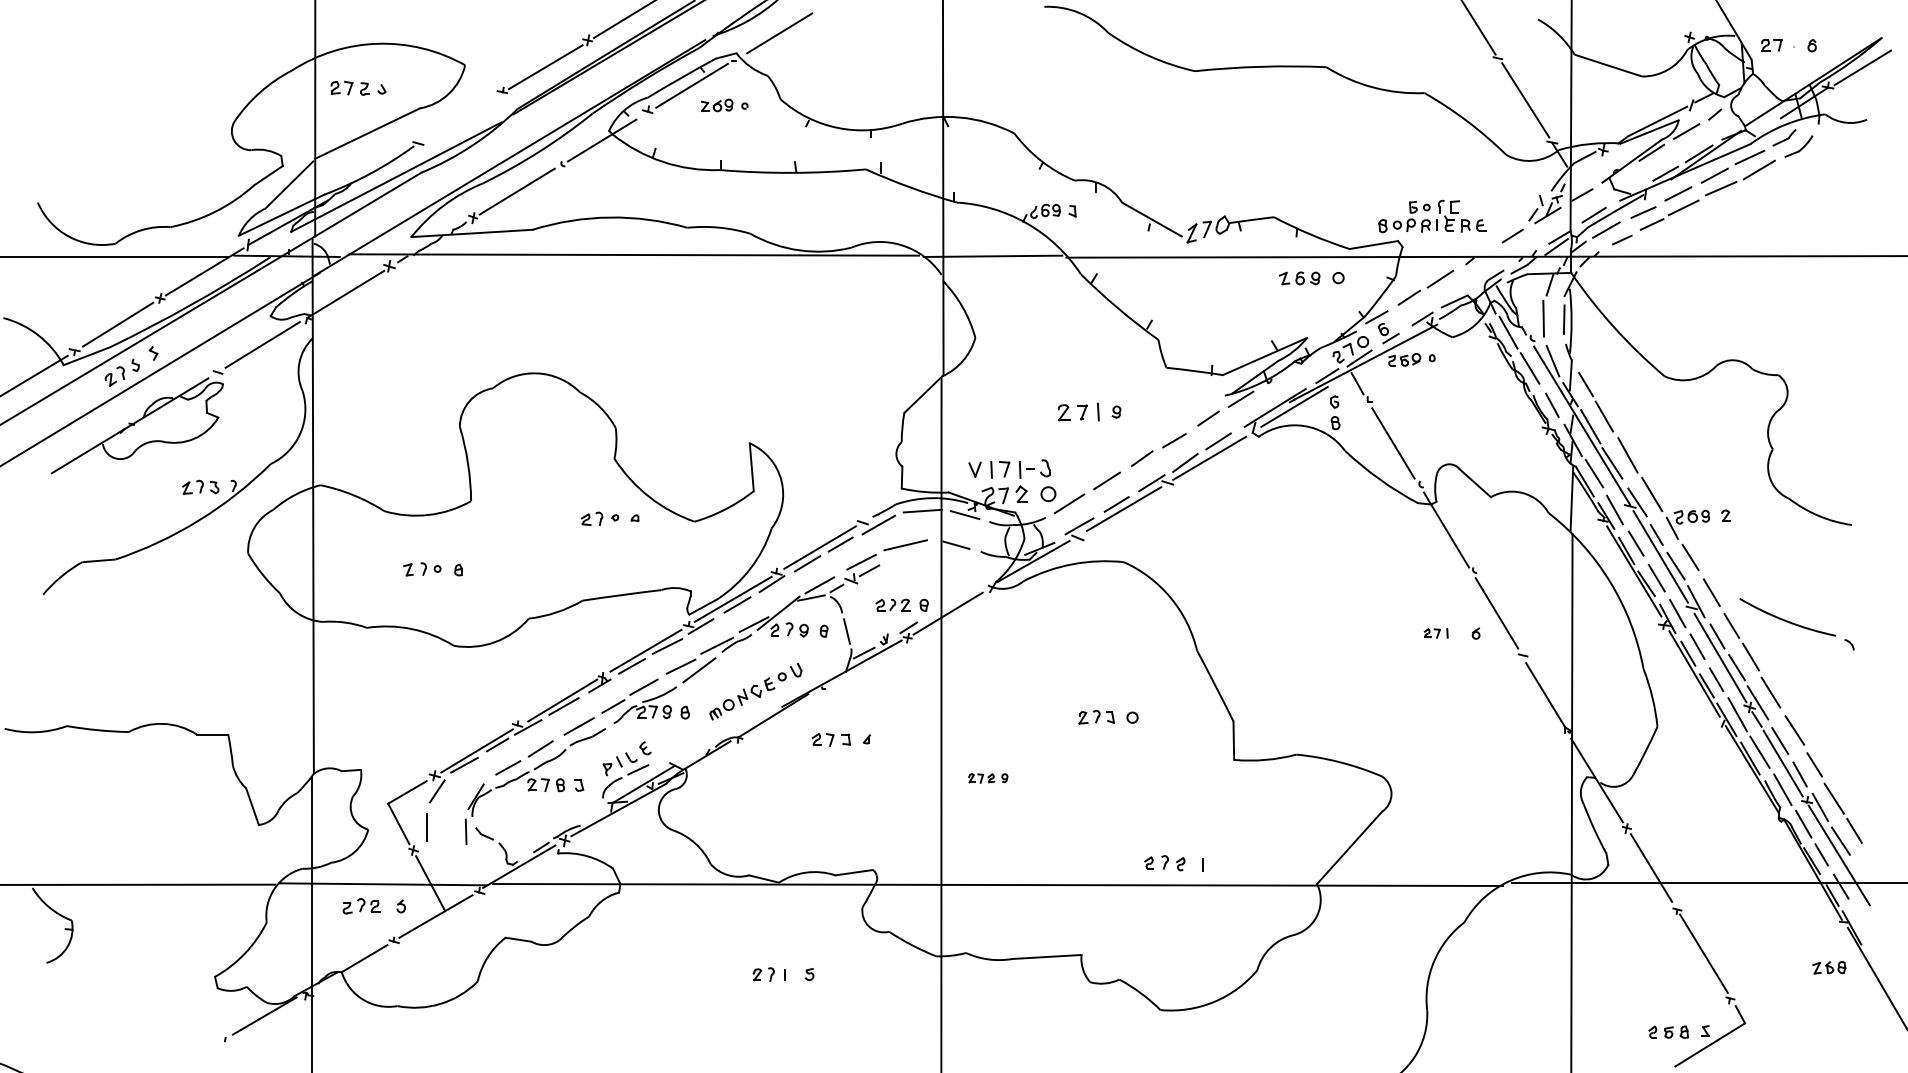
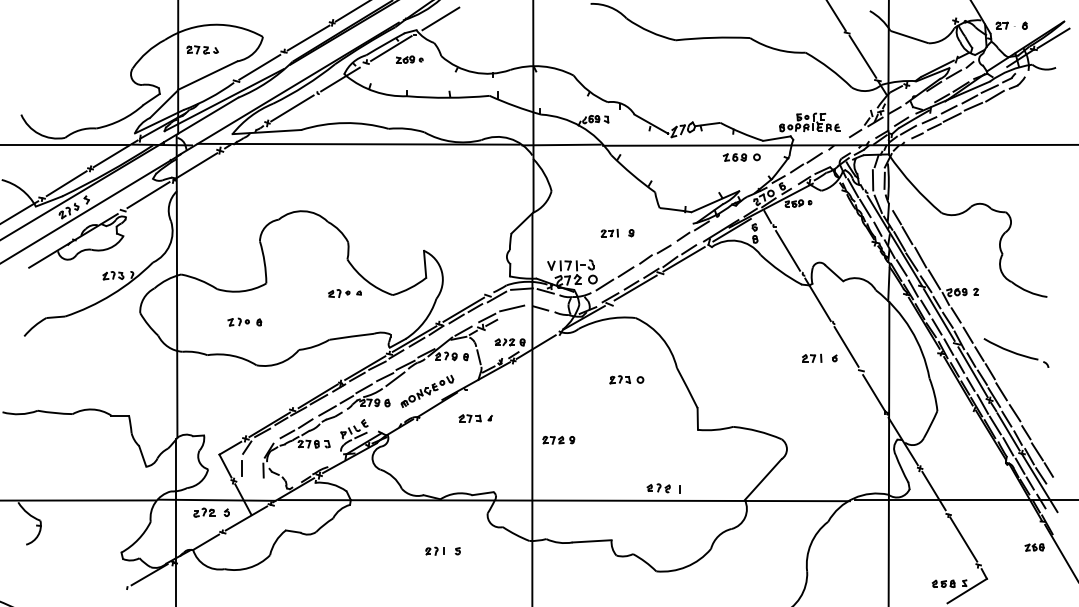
line: (458, 117) -> (259, 66), added
part: (1077, 412) -> (609, 233), size x0.71
part: (1436, 631) -> (812, 357), size x1.43
part: (1107, 716) -> (626, 379), moved
part: (987, 778) -> (558, 440), size x1.43

